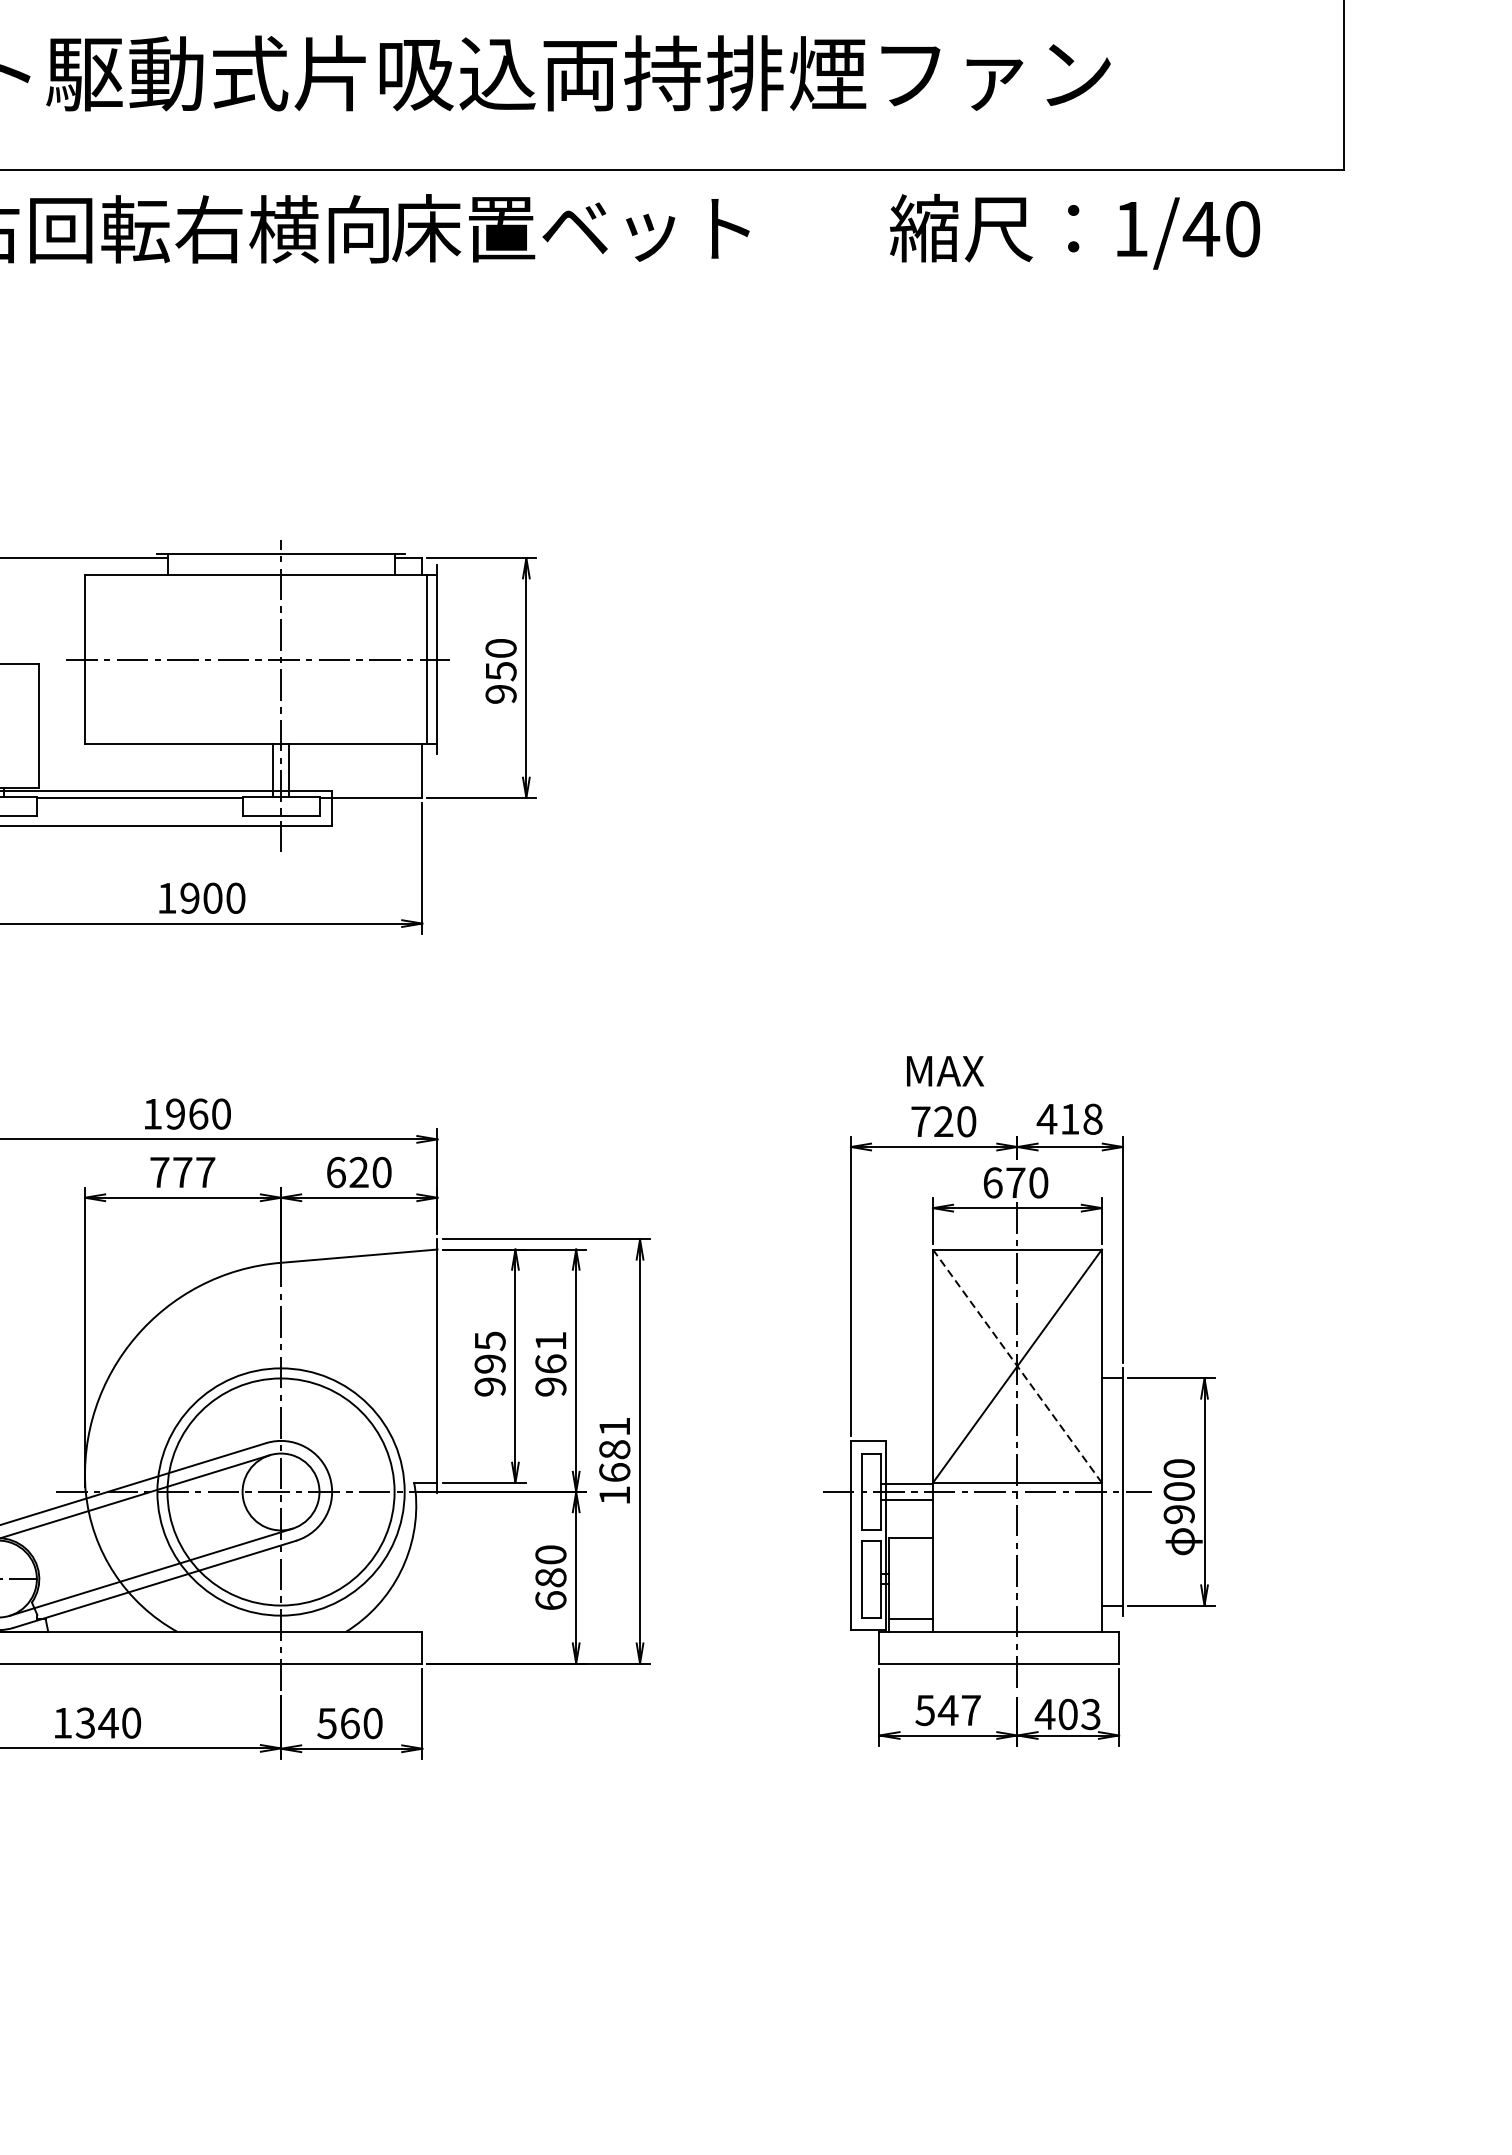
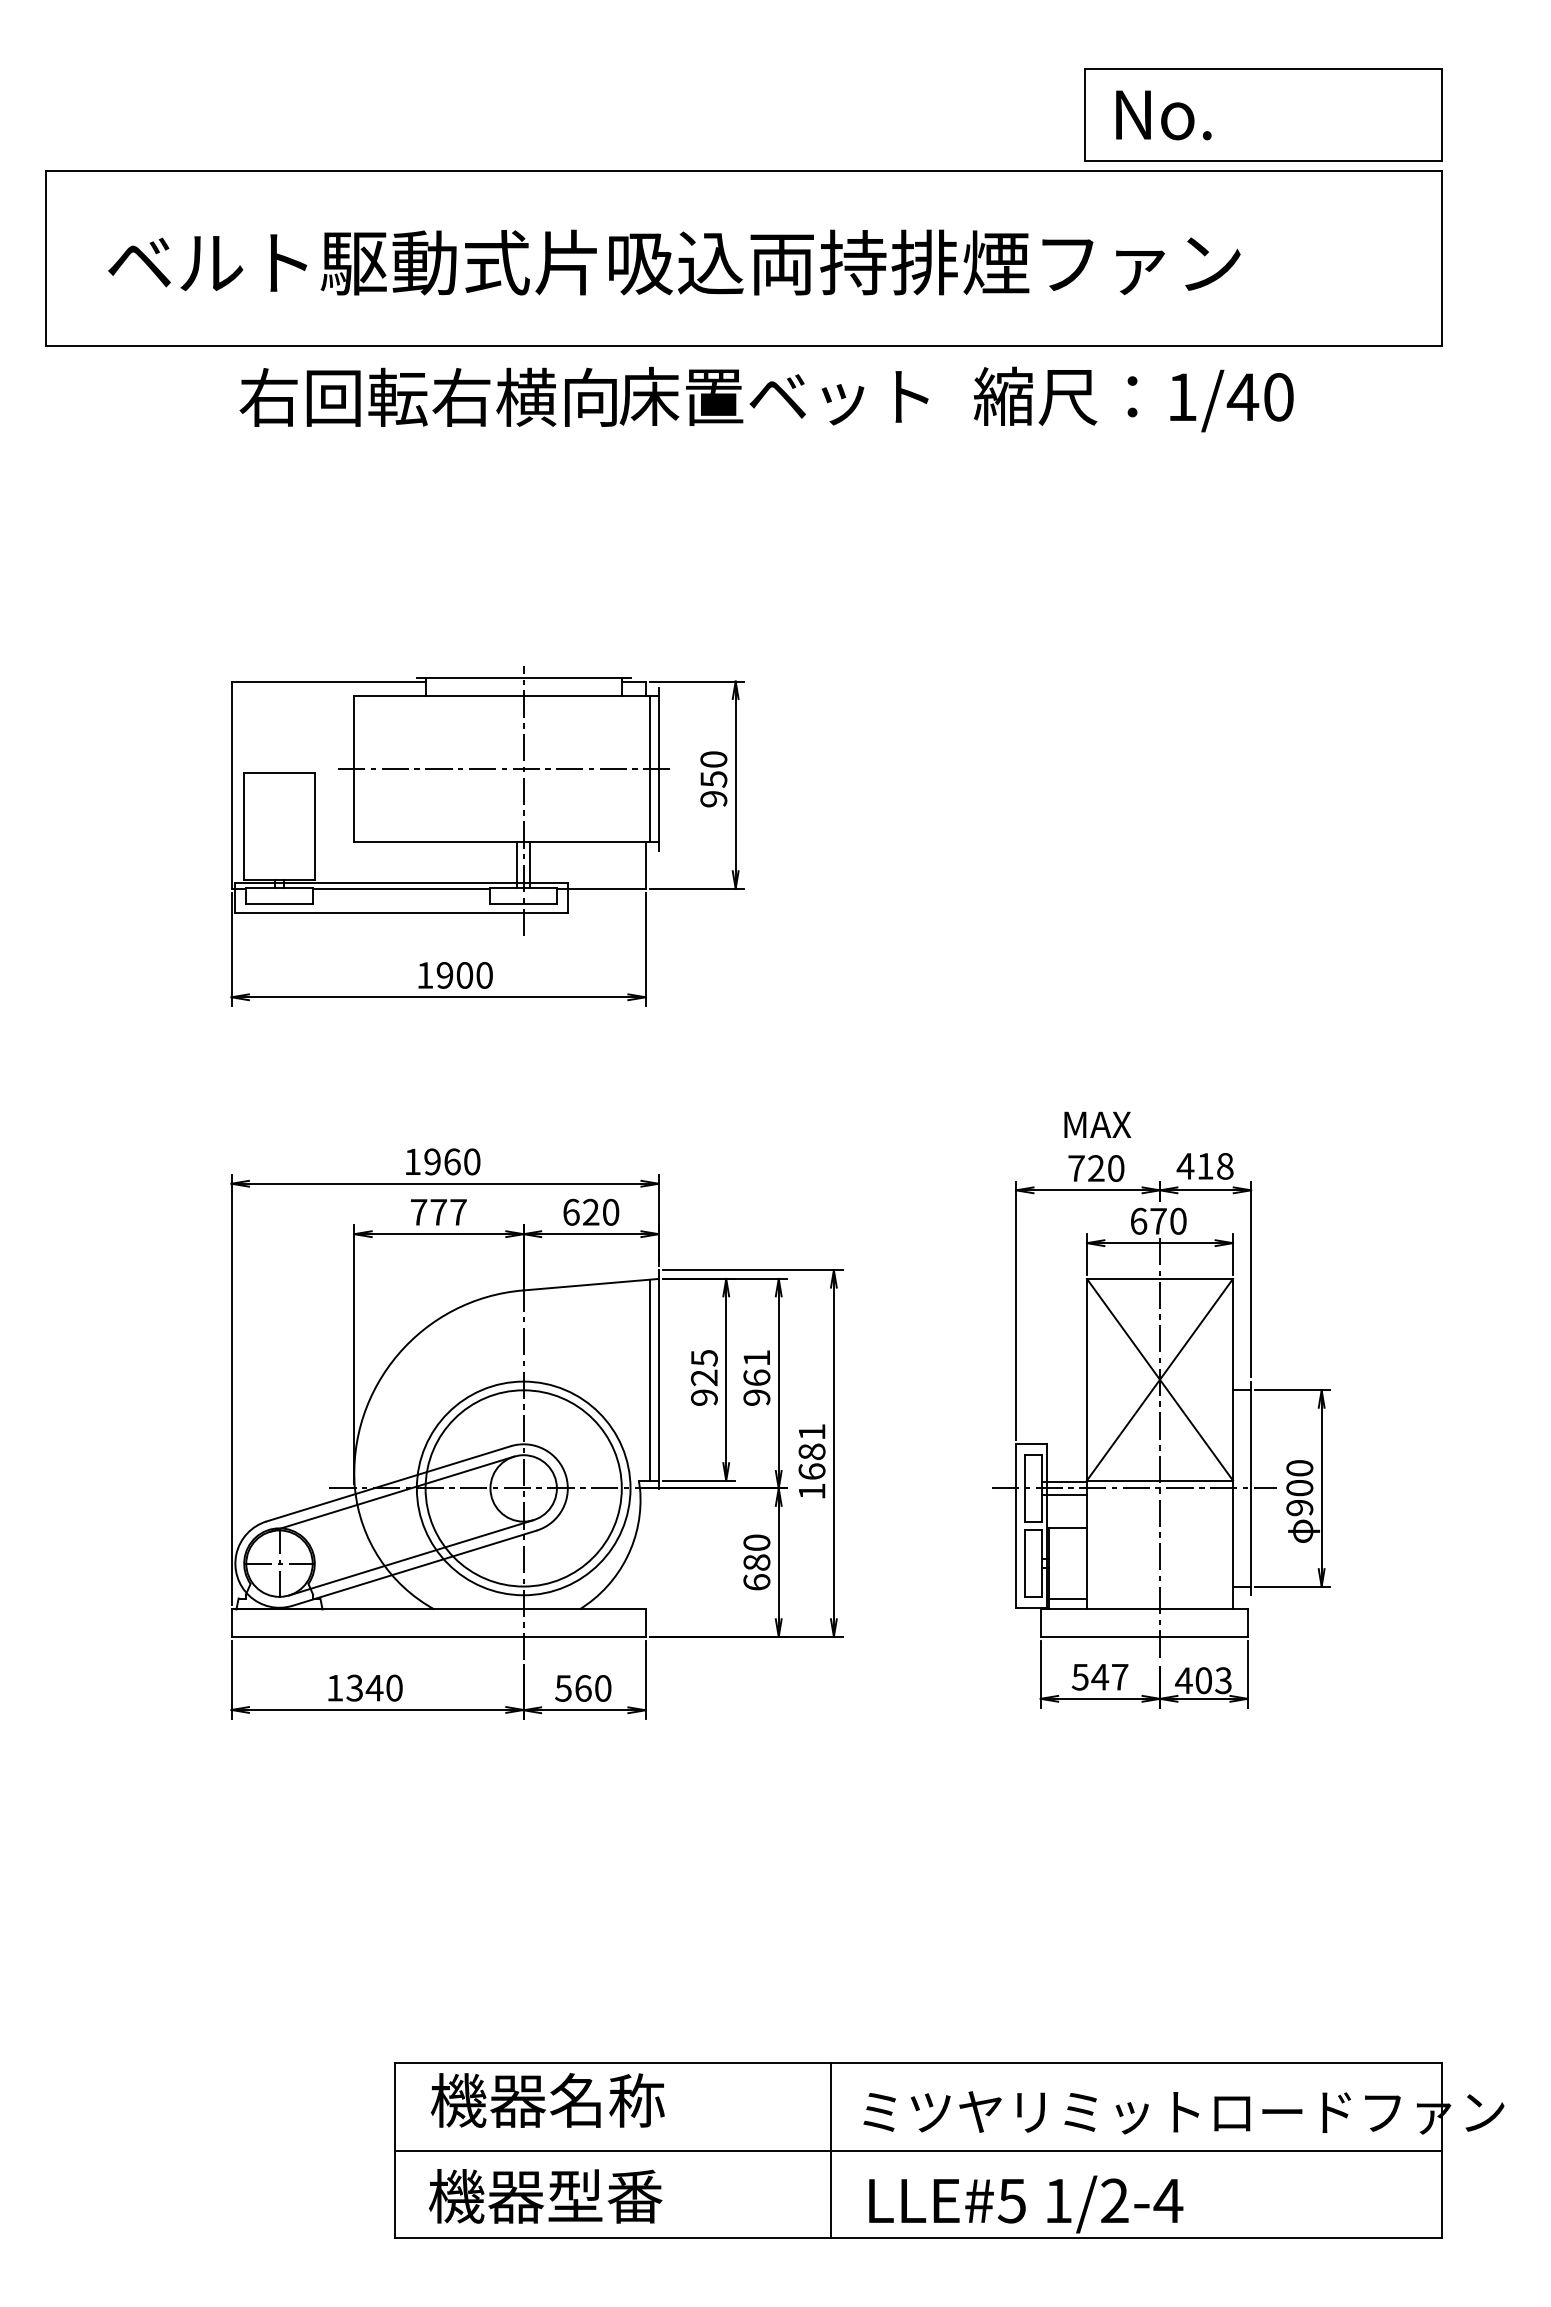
text: (1074, 231) -> (1133, 399), moved
text: (490, 1363) -> (704, 1377), 995 -> 925
line: (427, 1365) -> (650, 1379), added
line: (1016, 1365) -> (1159, 1379), dashed -> solid

